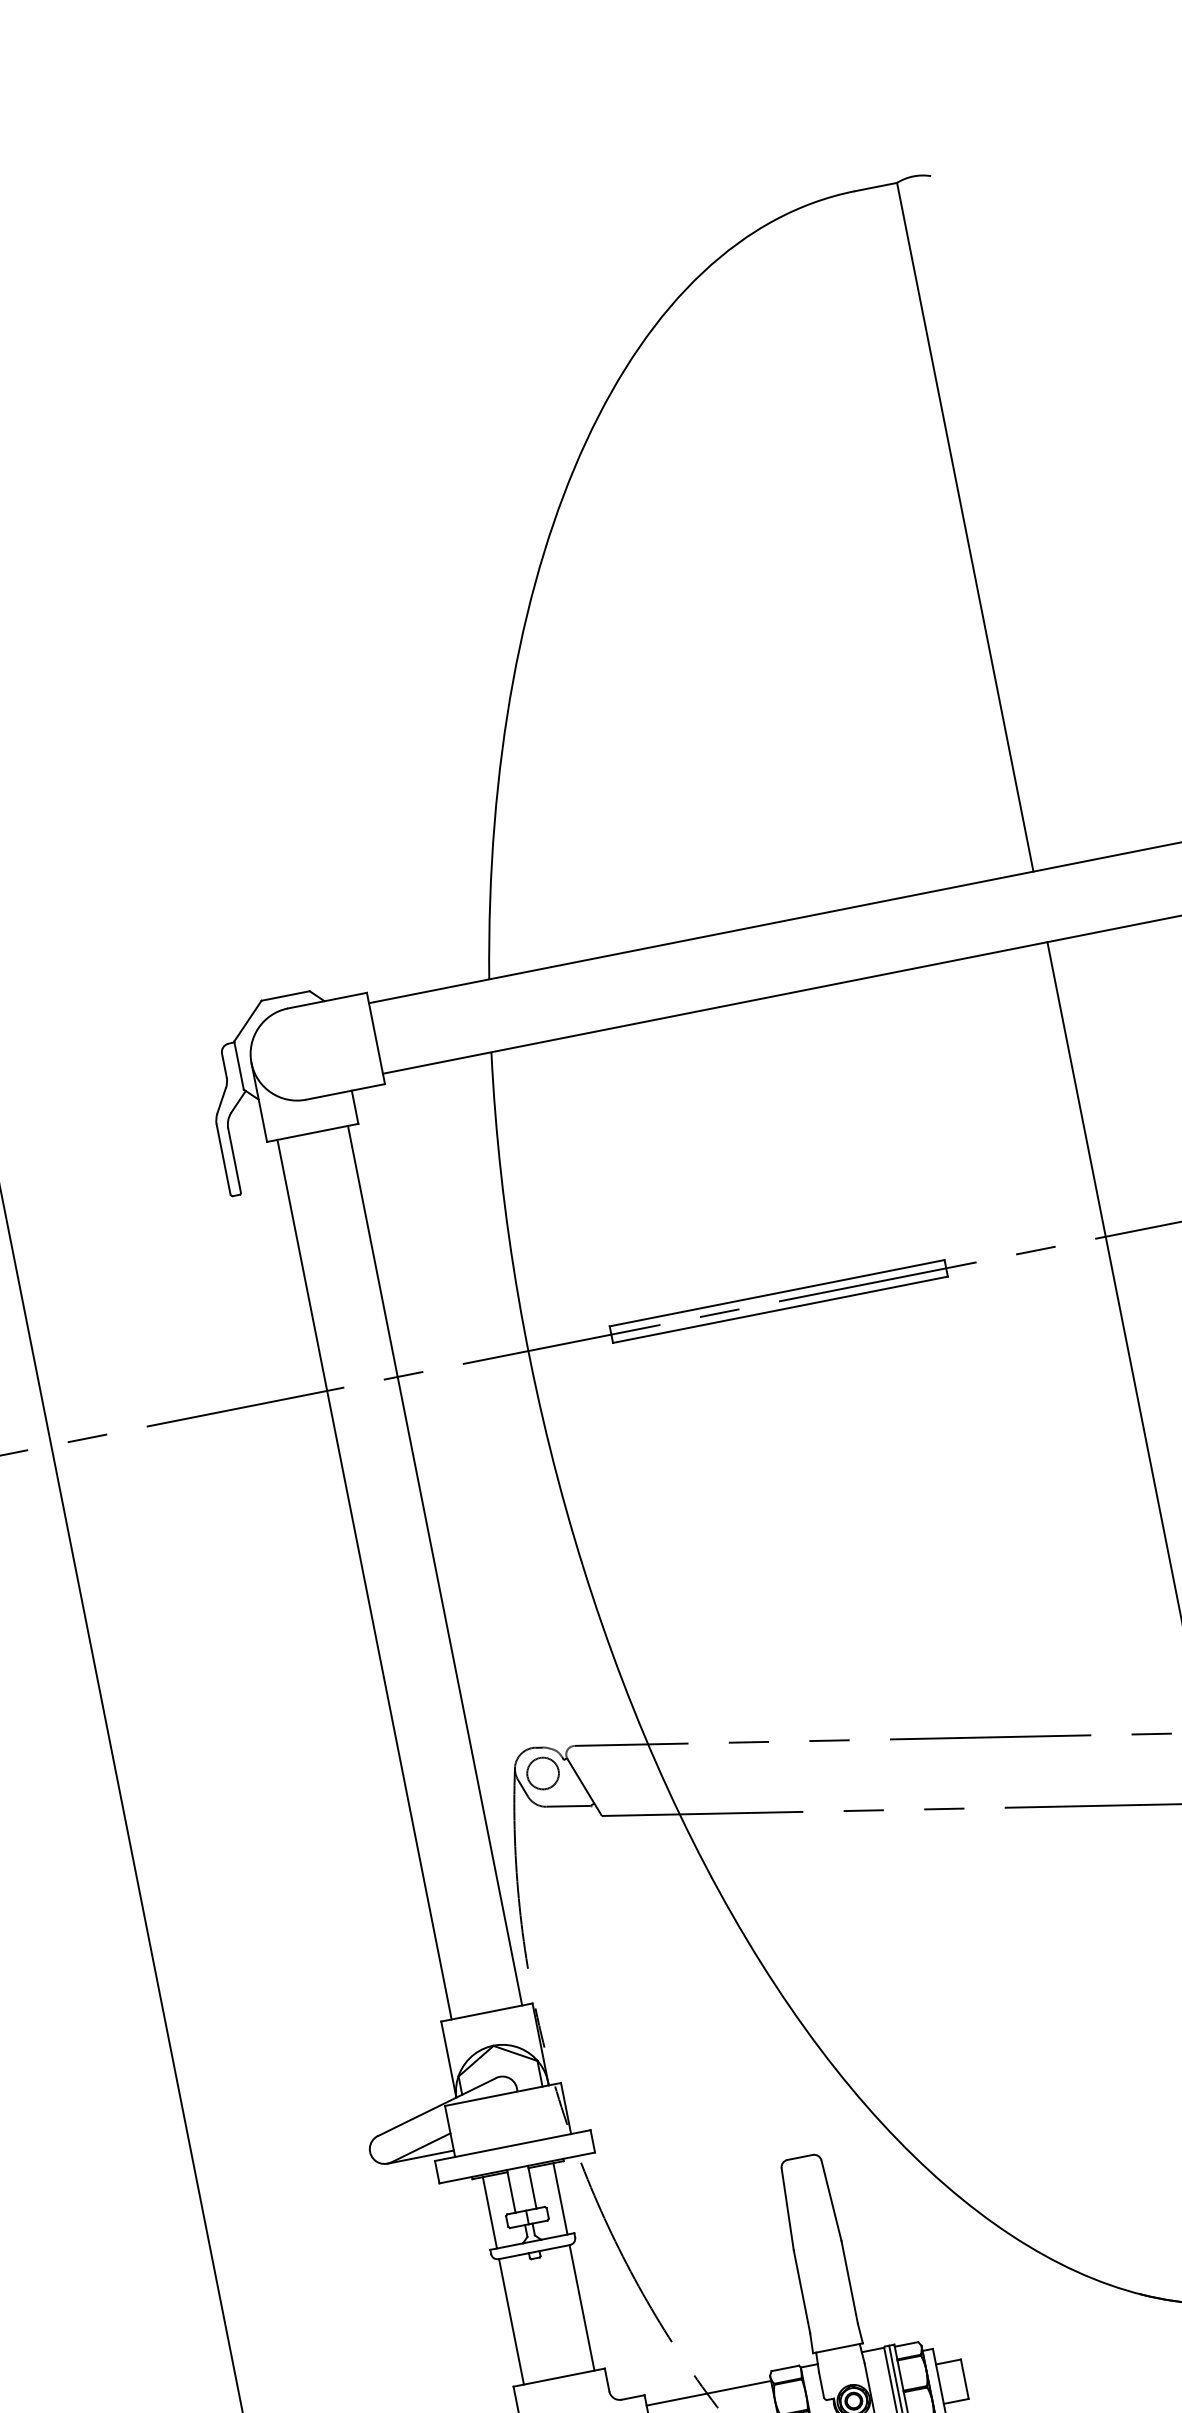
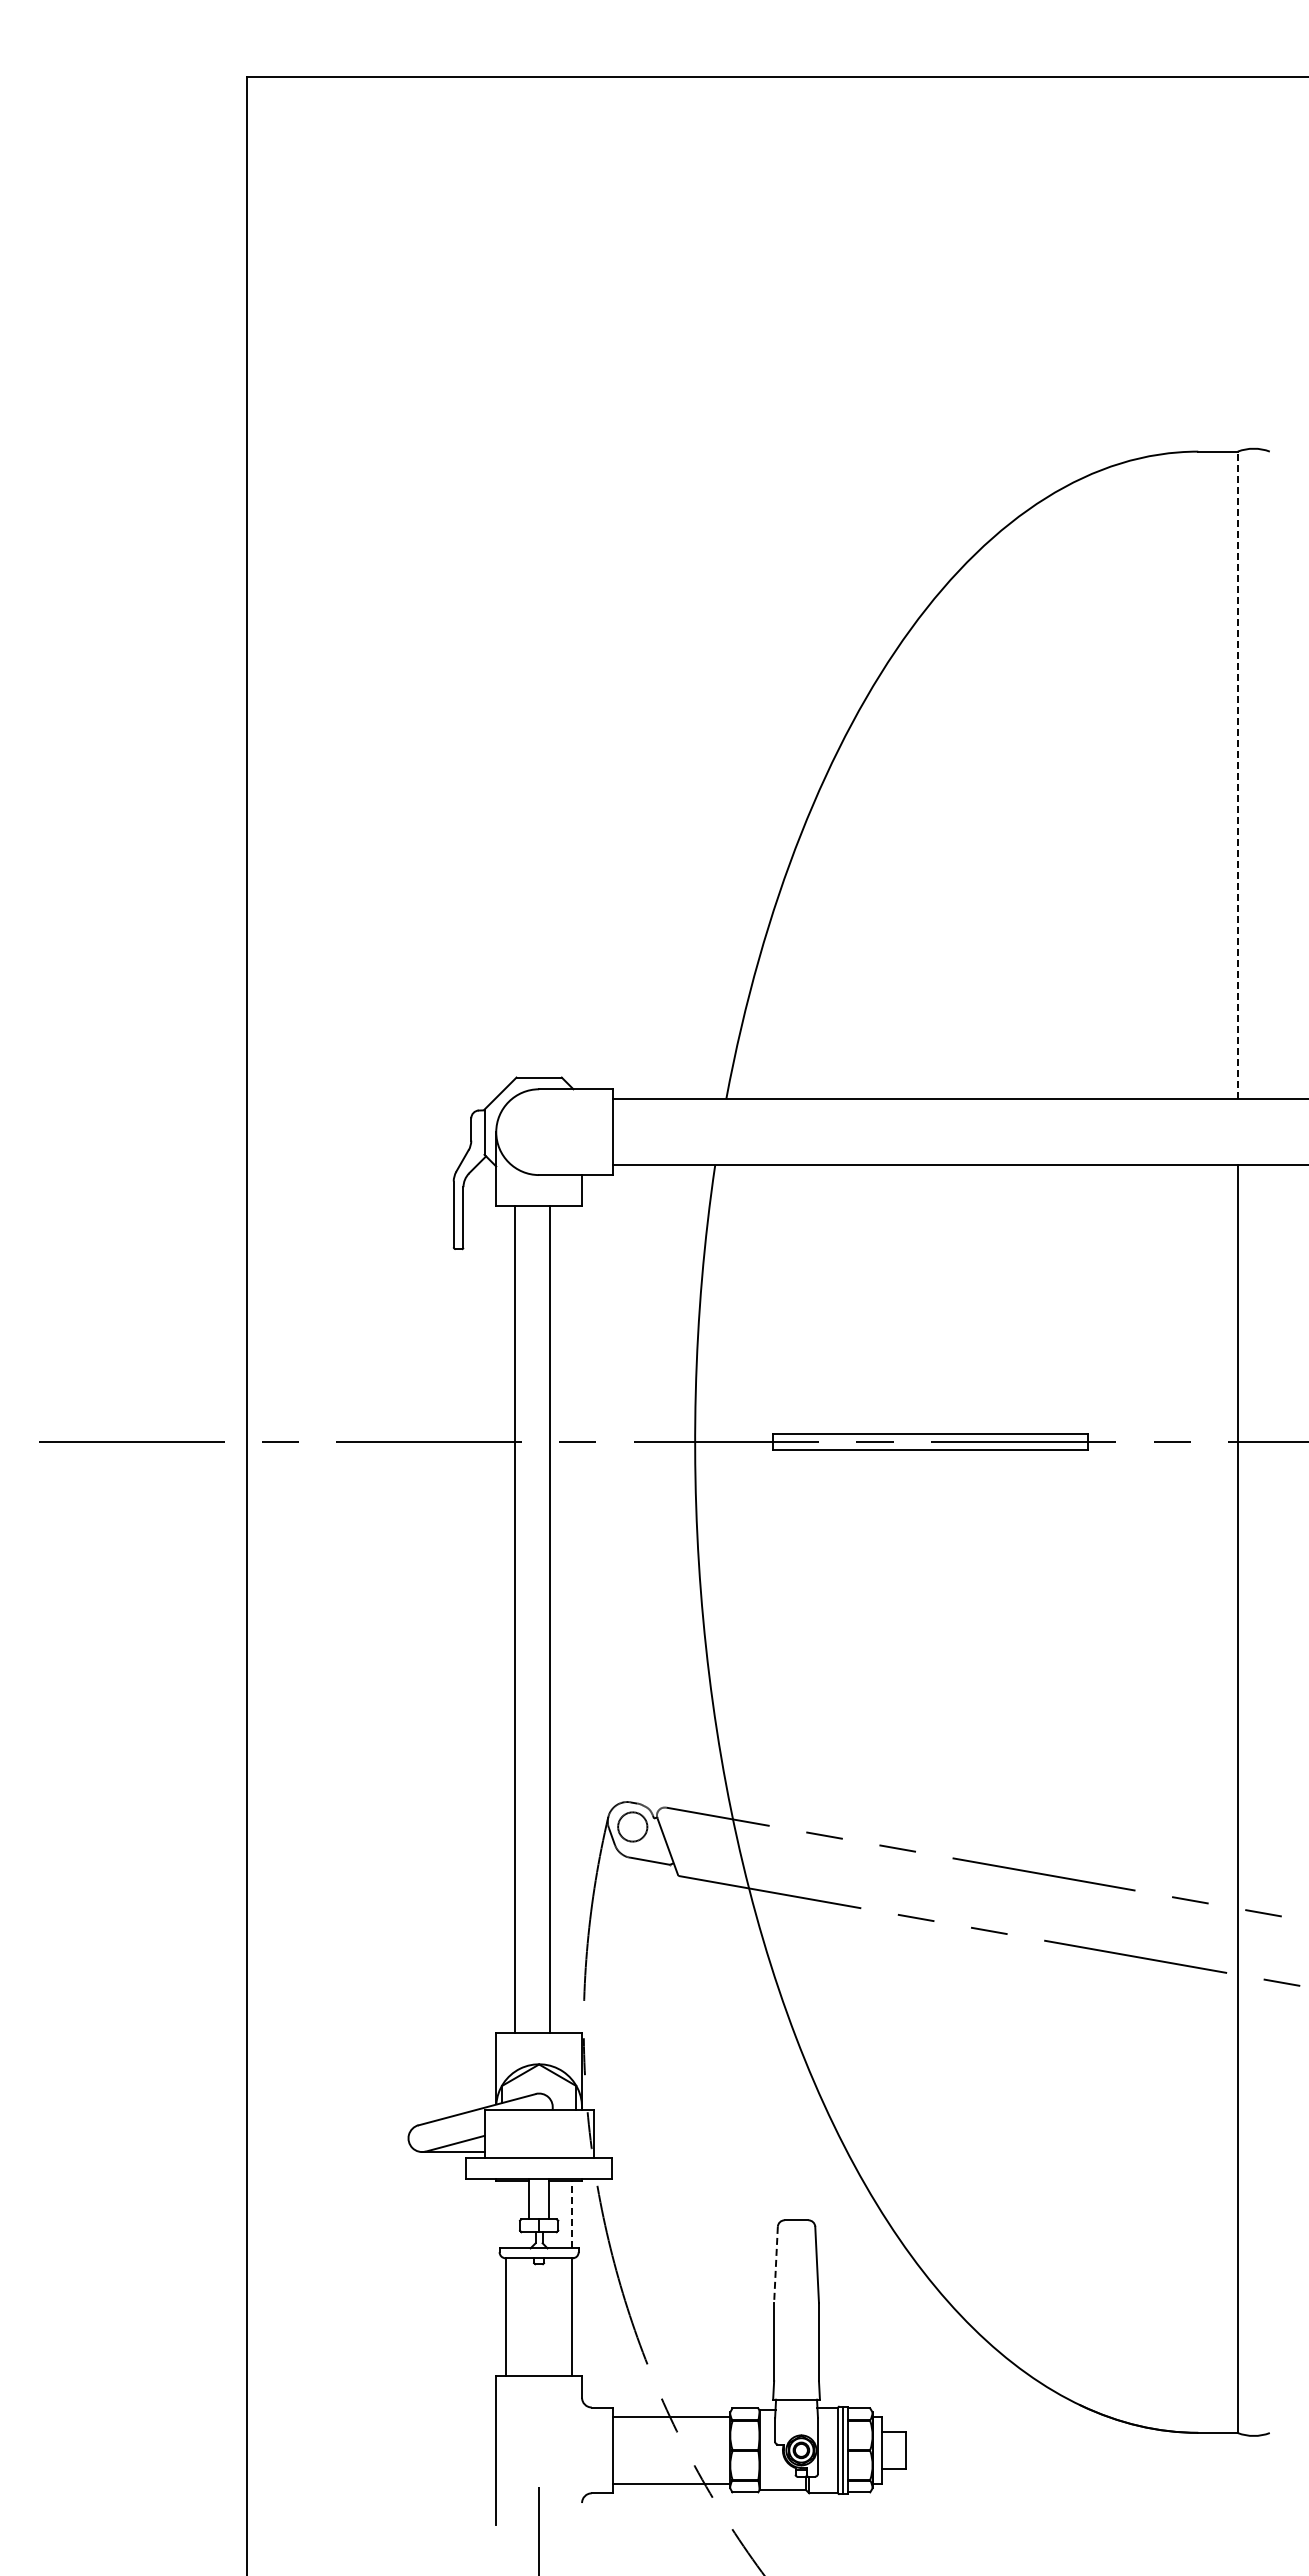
line: (964, 527) -> (1237, 775), solid -> dashed
line: (435, 1565) -> (515, 1619), moved
line: (365, 1579) -> (550, 1619), moved
line: (560, 2198) -> (572, 2214), solid -> dashed
line: (787, 2209) -> (775, 2265), solid -> dashed
line: (490, 2212) -> (506, 2214), removed

